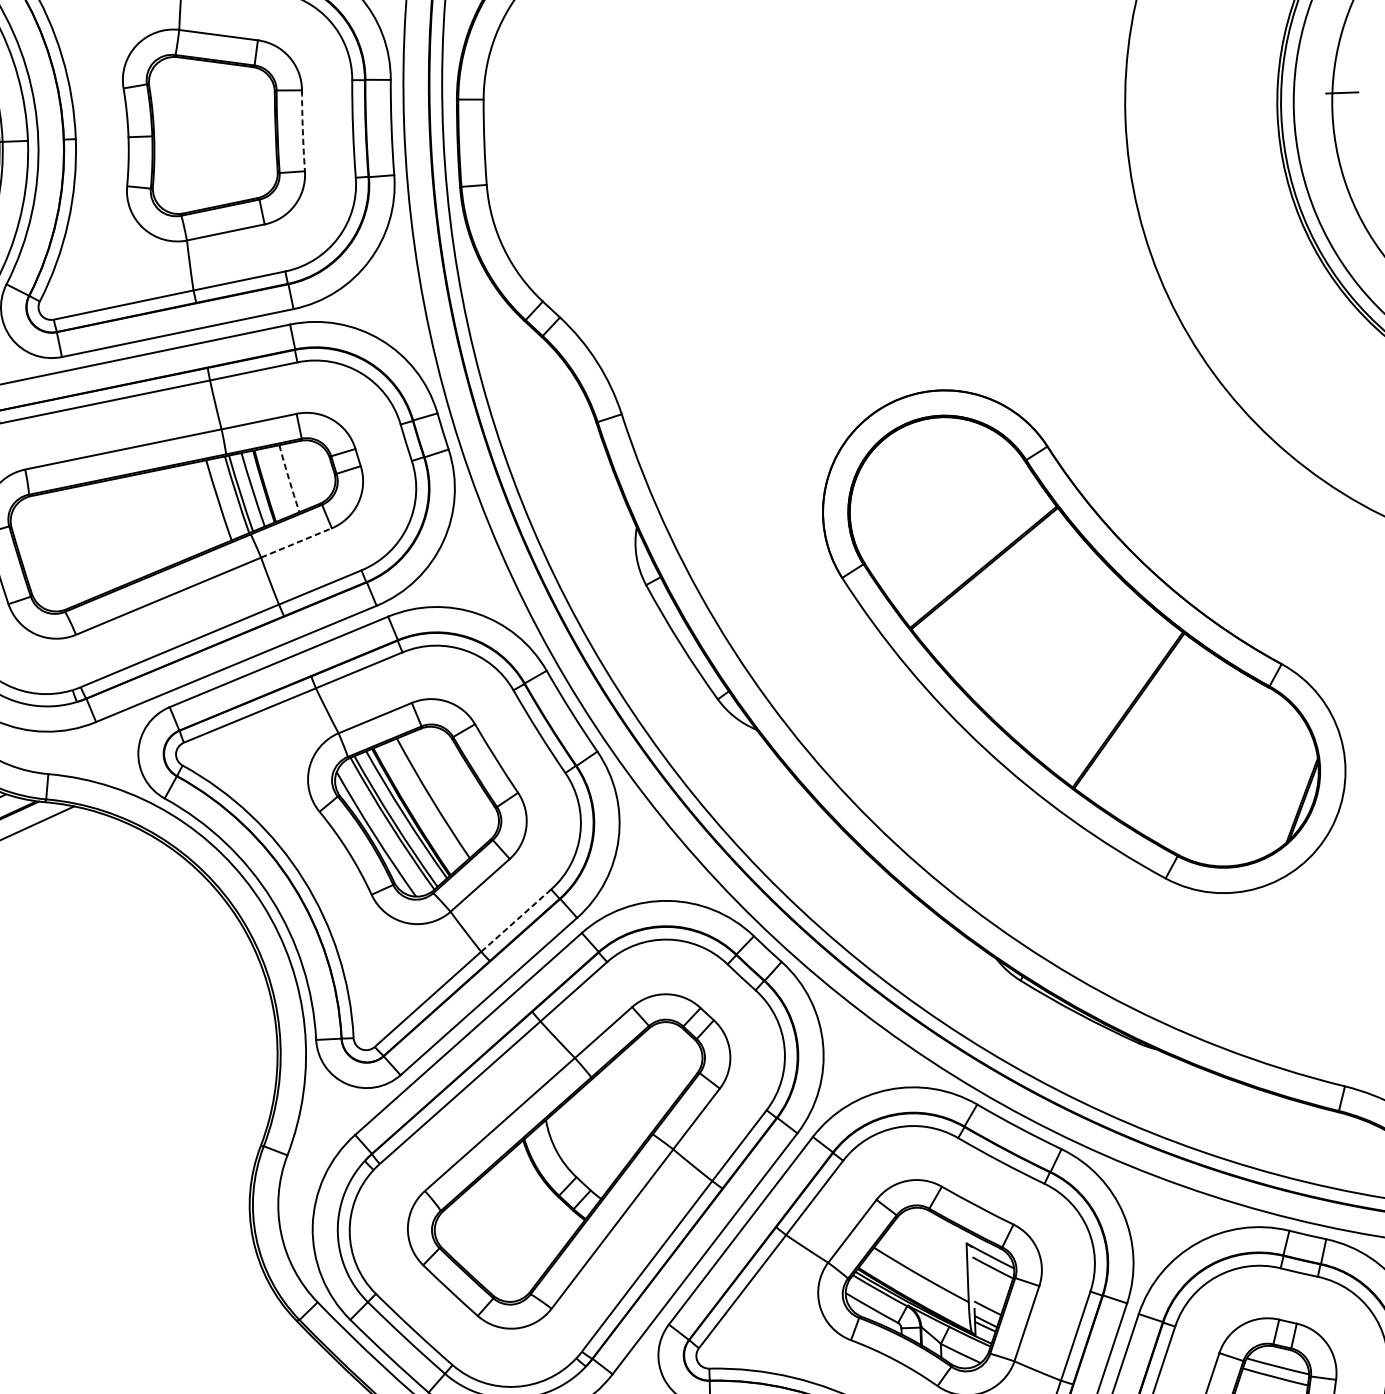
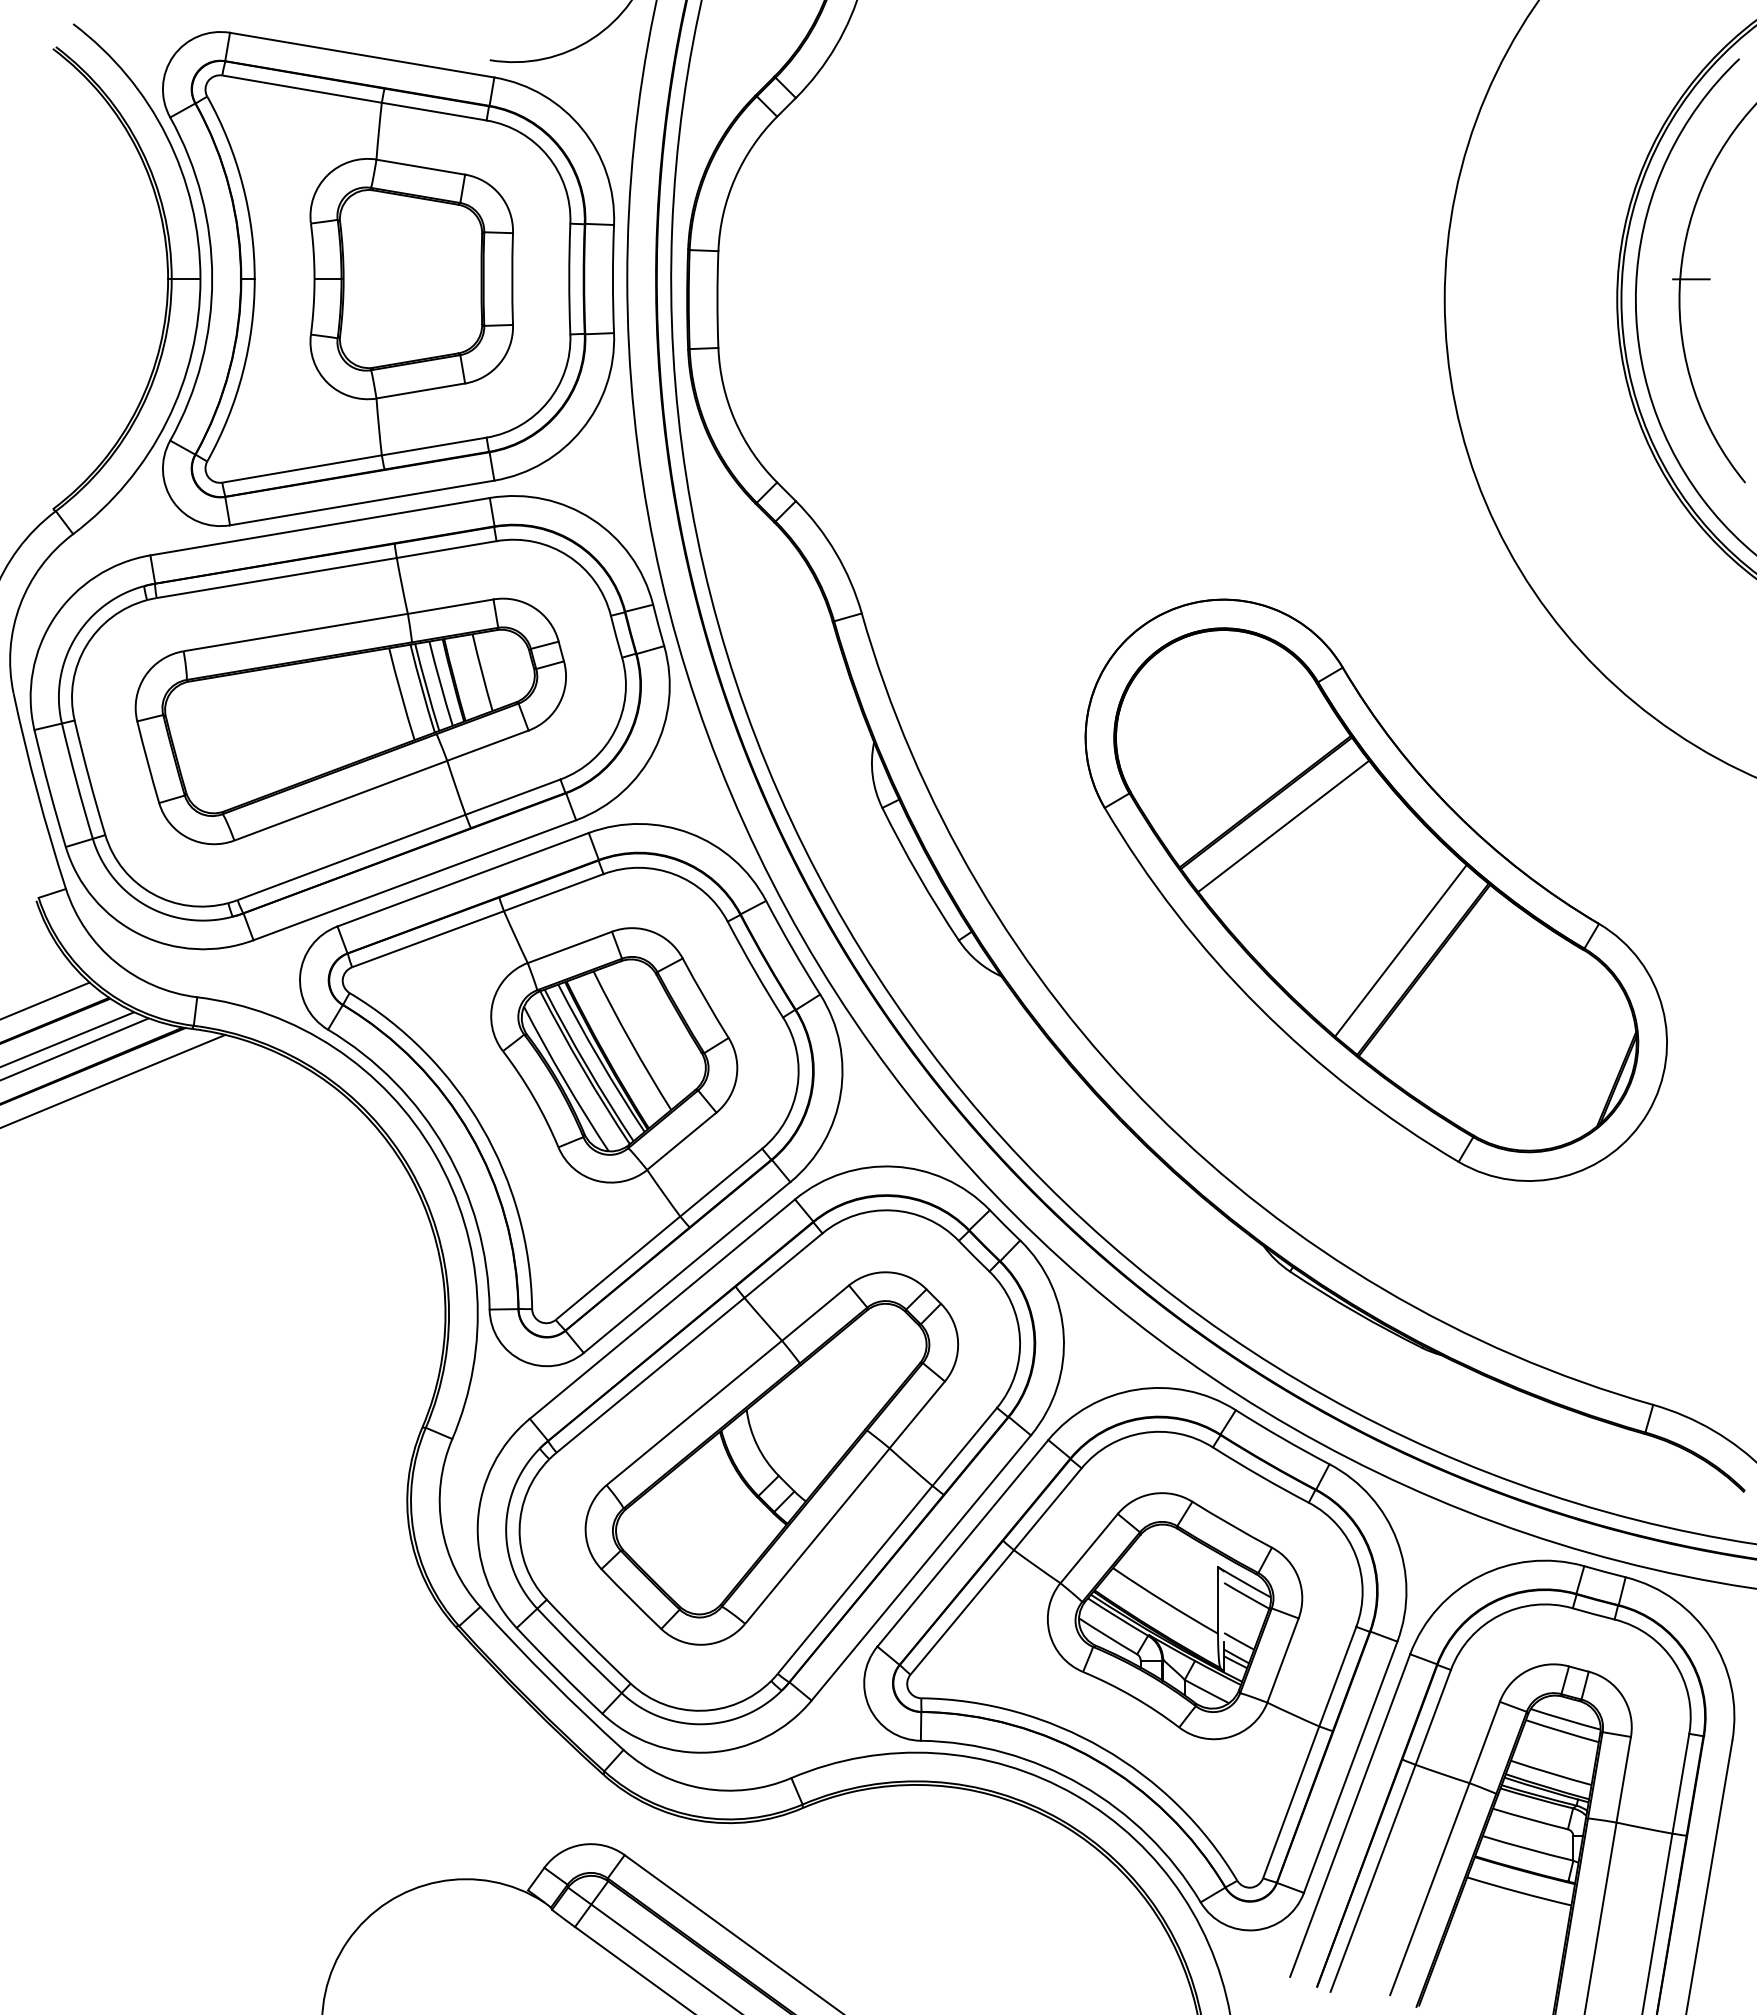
arc: (303, 131) -> (512, 279), dashed -> solid
arc: (289, 478) -> (482, 672), dashed -> solid
line: (296, 542) -> (488, 745), dashed -> solid
line: (1000, 588) -> (1283, 826), added
line: (1107, 694) -> (1400, 950), added
line: (516, 920) -> (721, 1182), dashed -> solid

